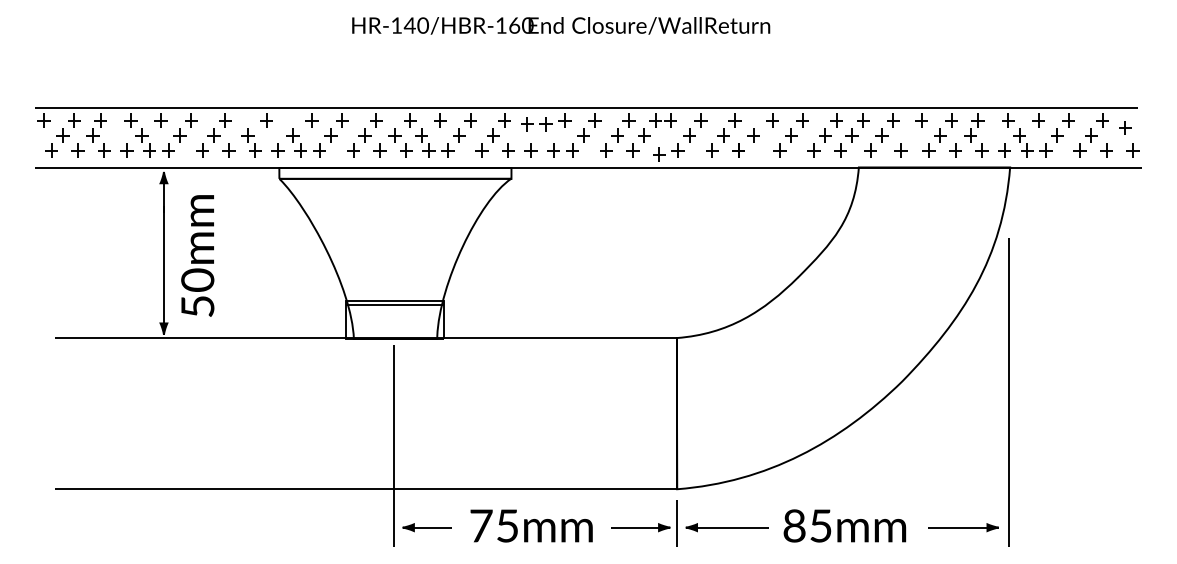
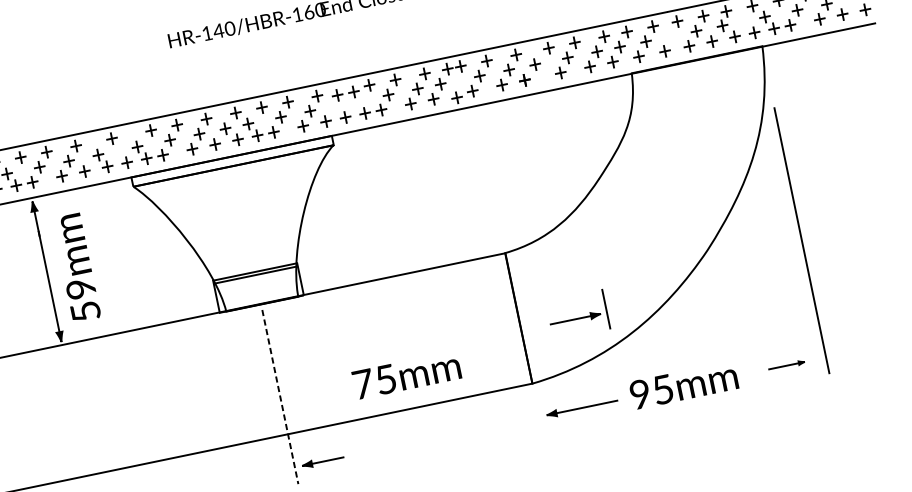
text: (198, 279) -> (81, 288), 50mm -> 59mm
line: (394, 446) -> (280, 397), solid -> dashed
part: (644, 523) -> (577, 315), moved
text: (531, 525) -> (406, 374), moved
text: (794, 526) -> (640, 394), 85mm -> 95mm
part: (963, 527) -> (786, 365), size x0.6

